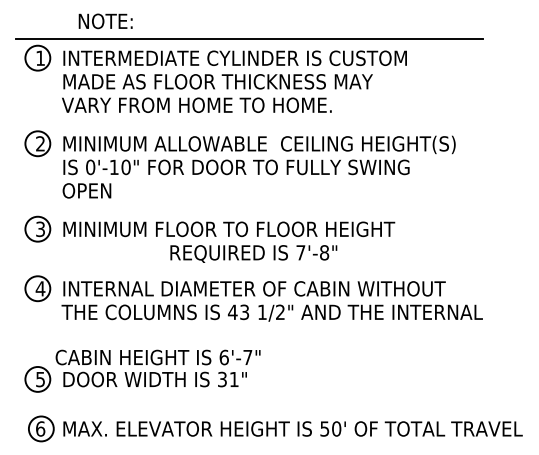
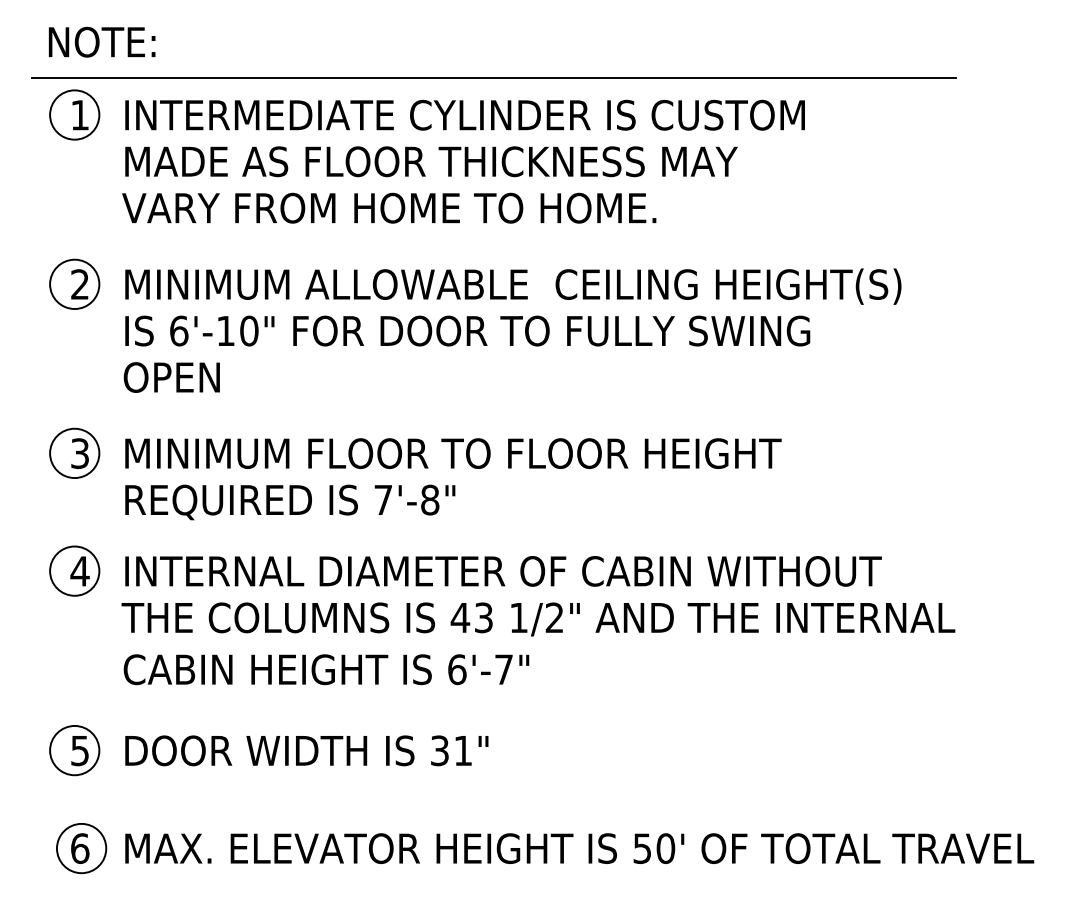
text: (105, 21) -> (101, 42), moved
text: (90, 166) -> (178, 329), 0'-10" -> 6'-10"
text: (253, 253) -> (289, 501), moved
text: (157, 357) -> (325, 669), moved

